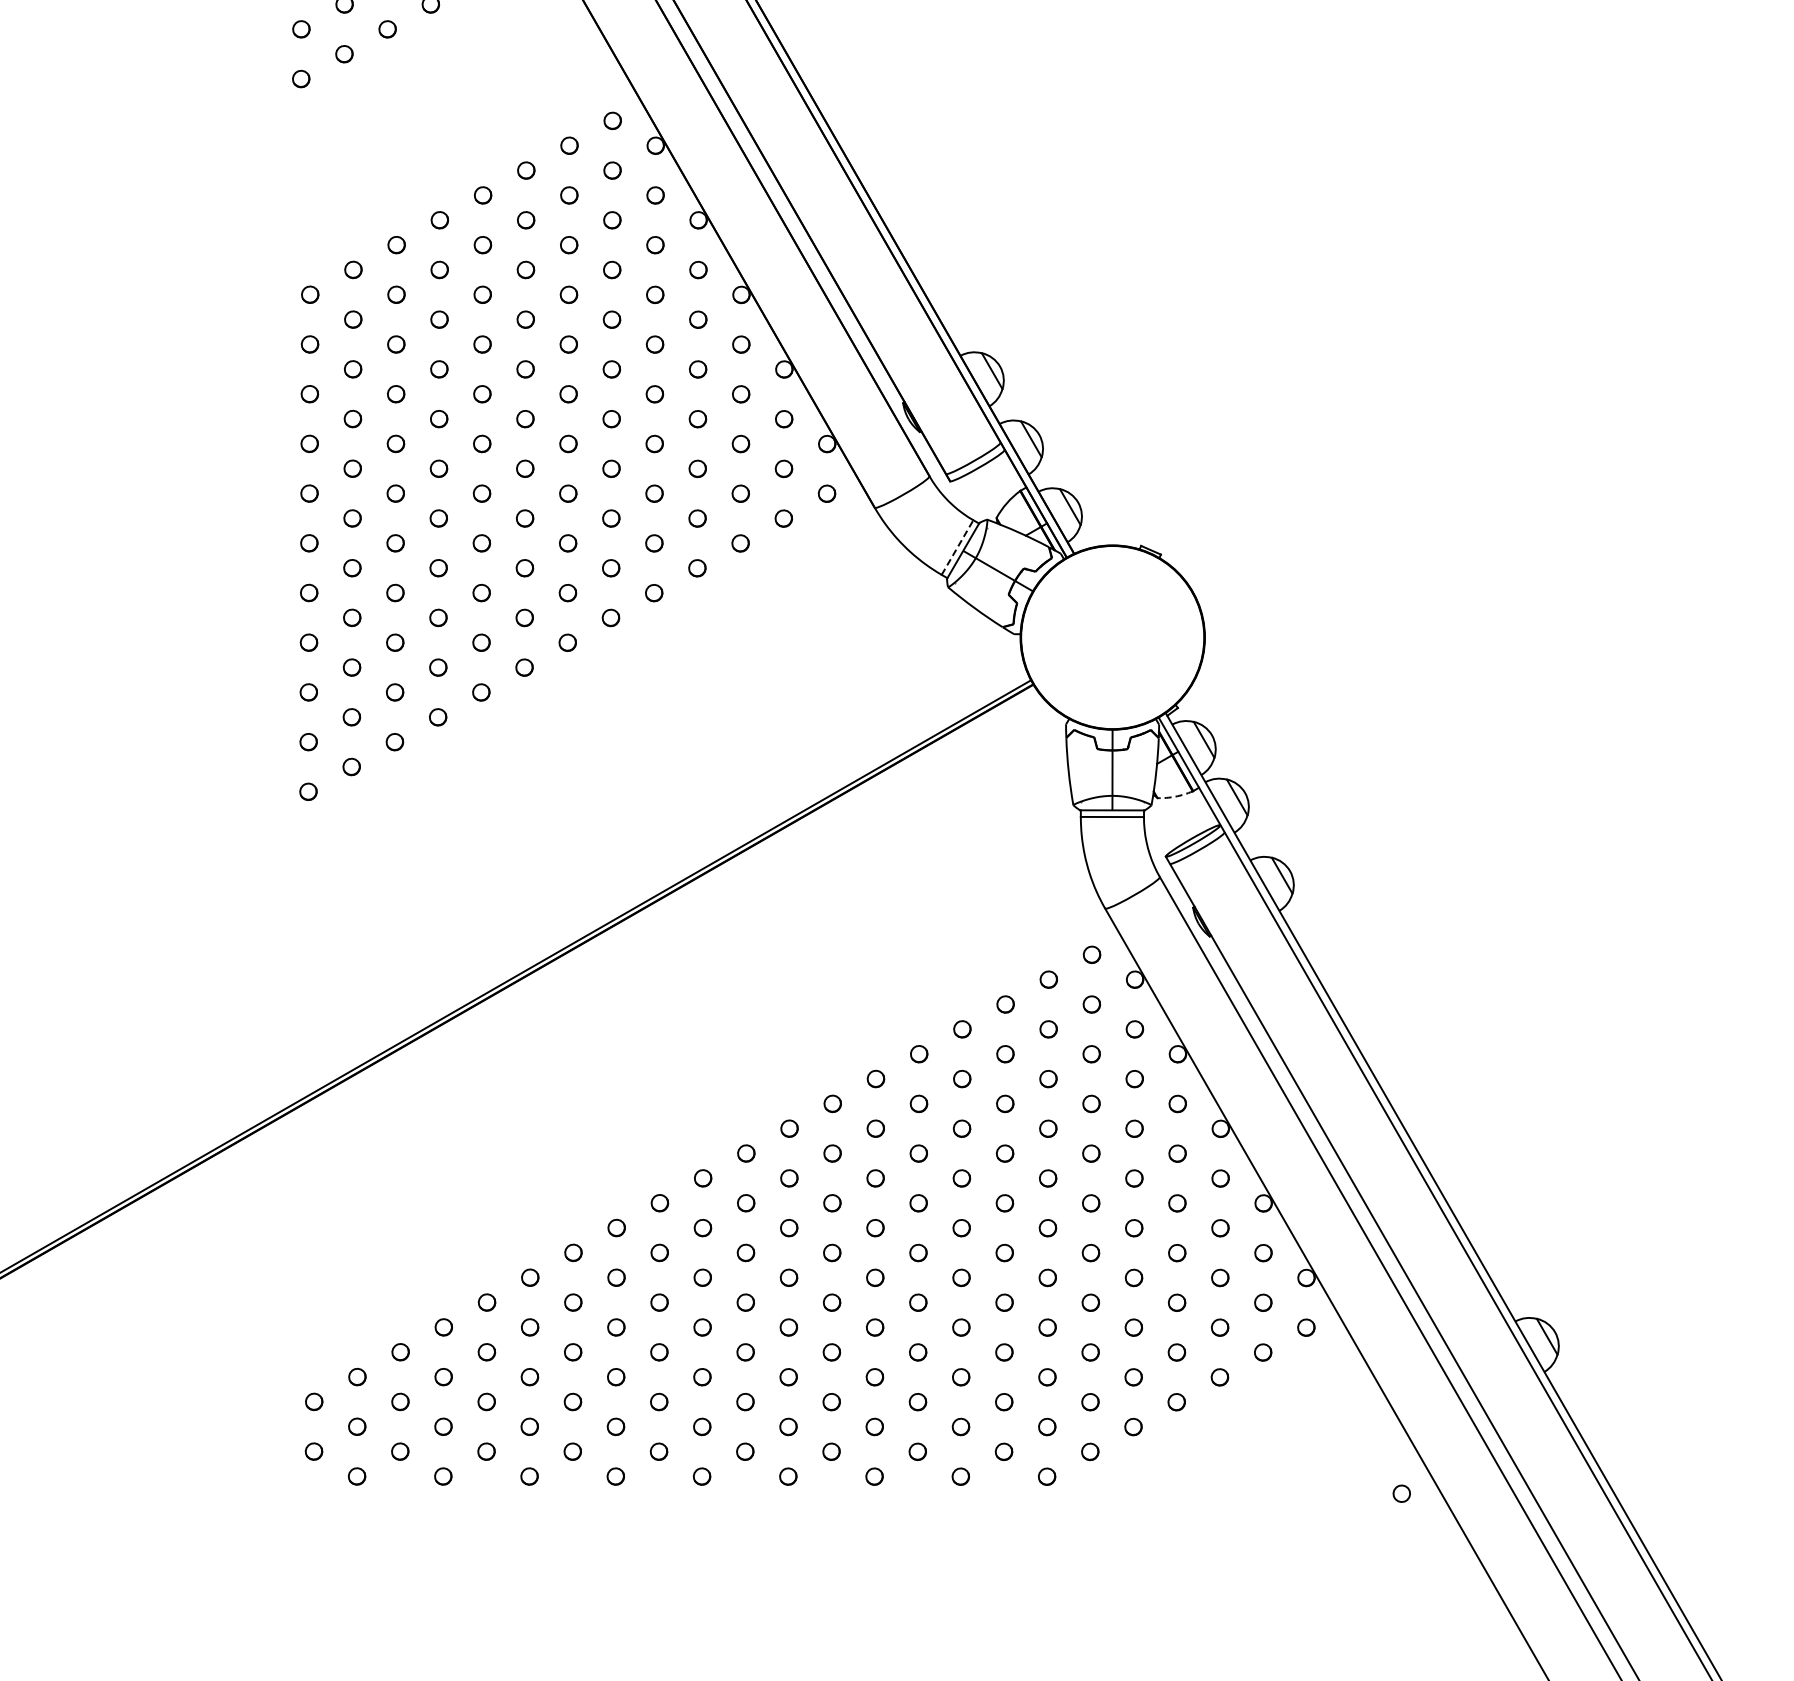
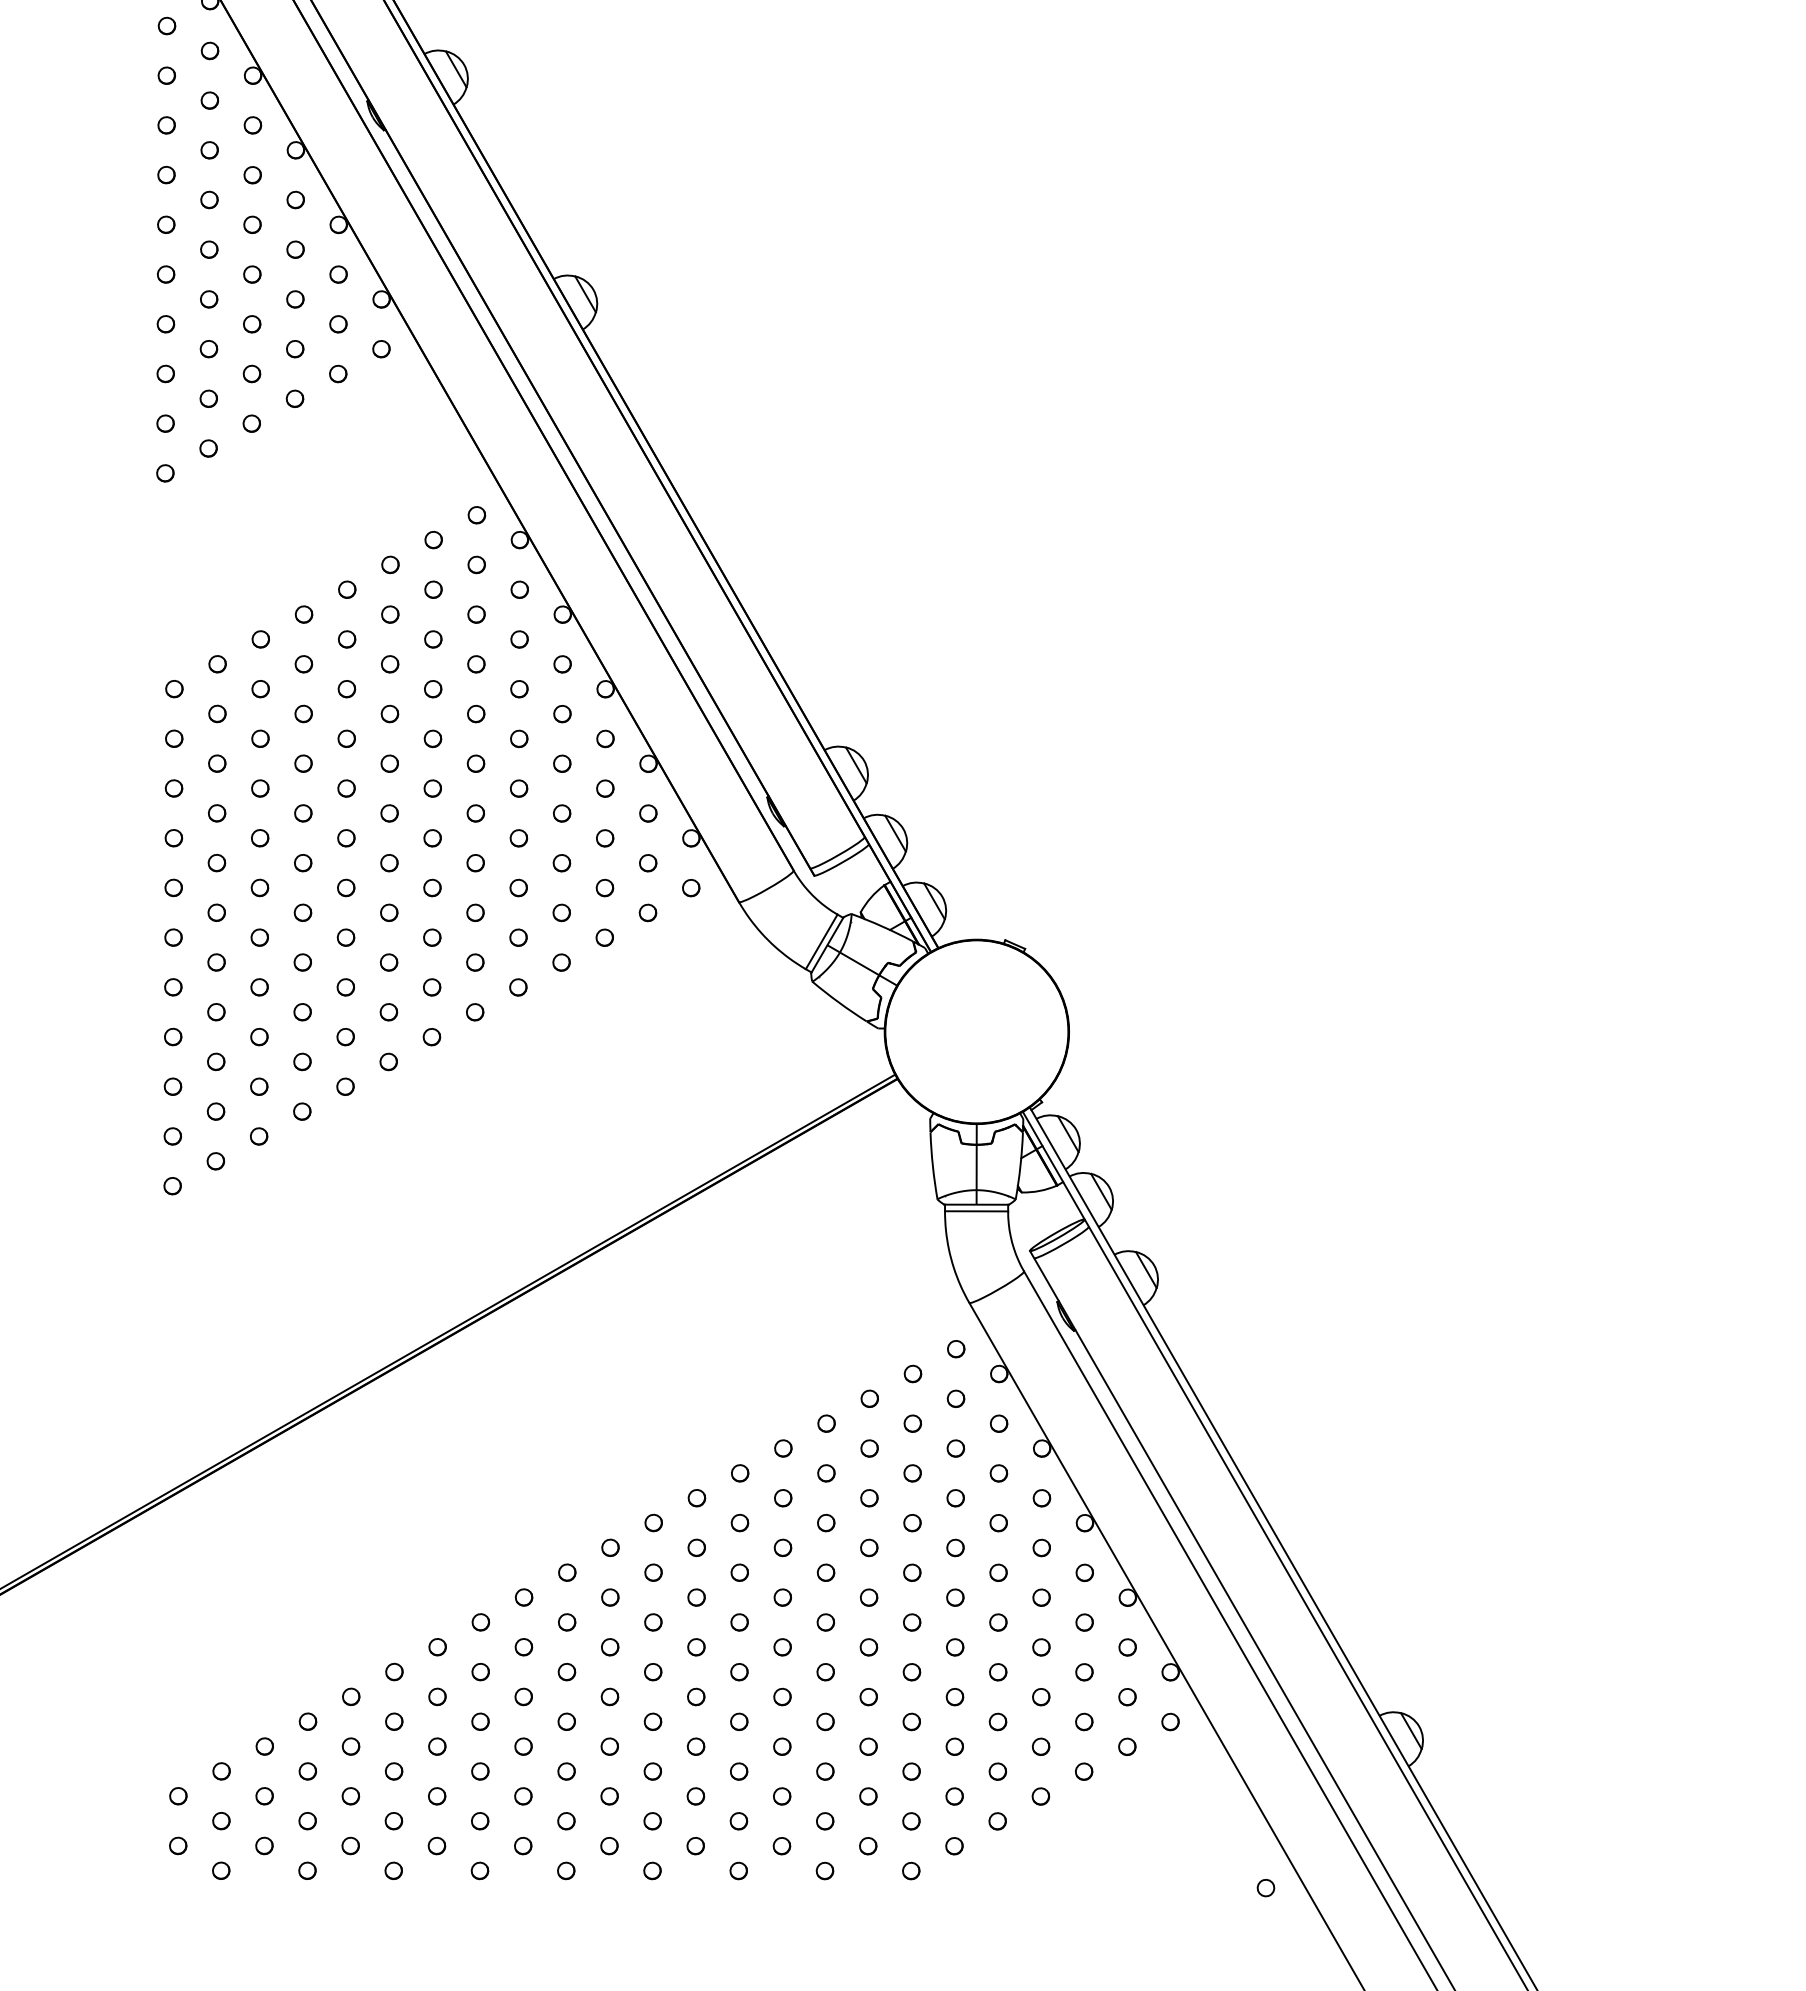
line: (957, 547) -> (821, 941), dashed -> solid
arc: (1175, 796) -> (1039, 1190), dashed -> solid

